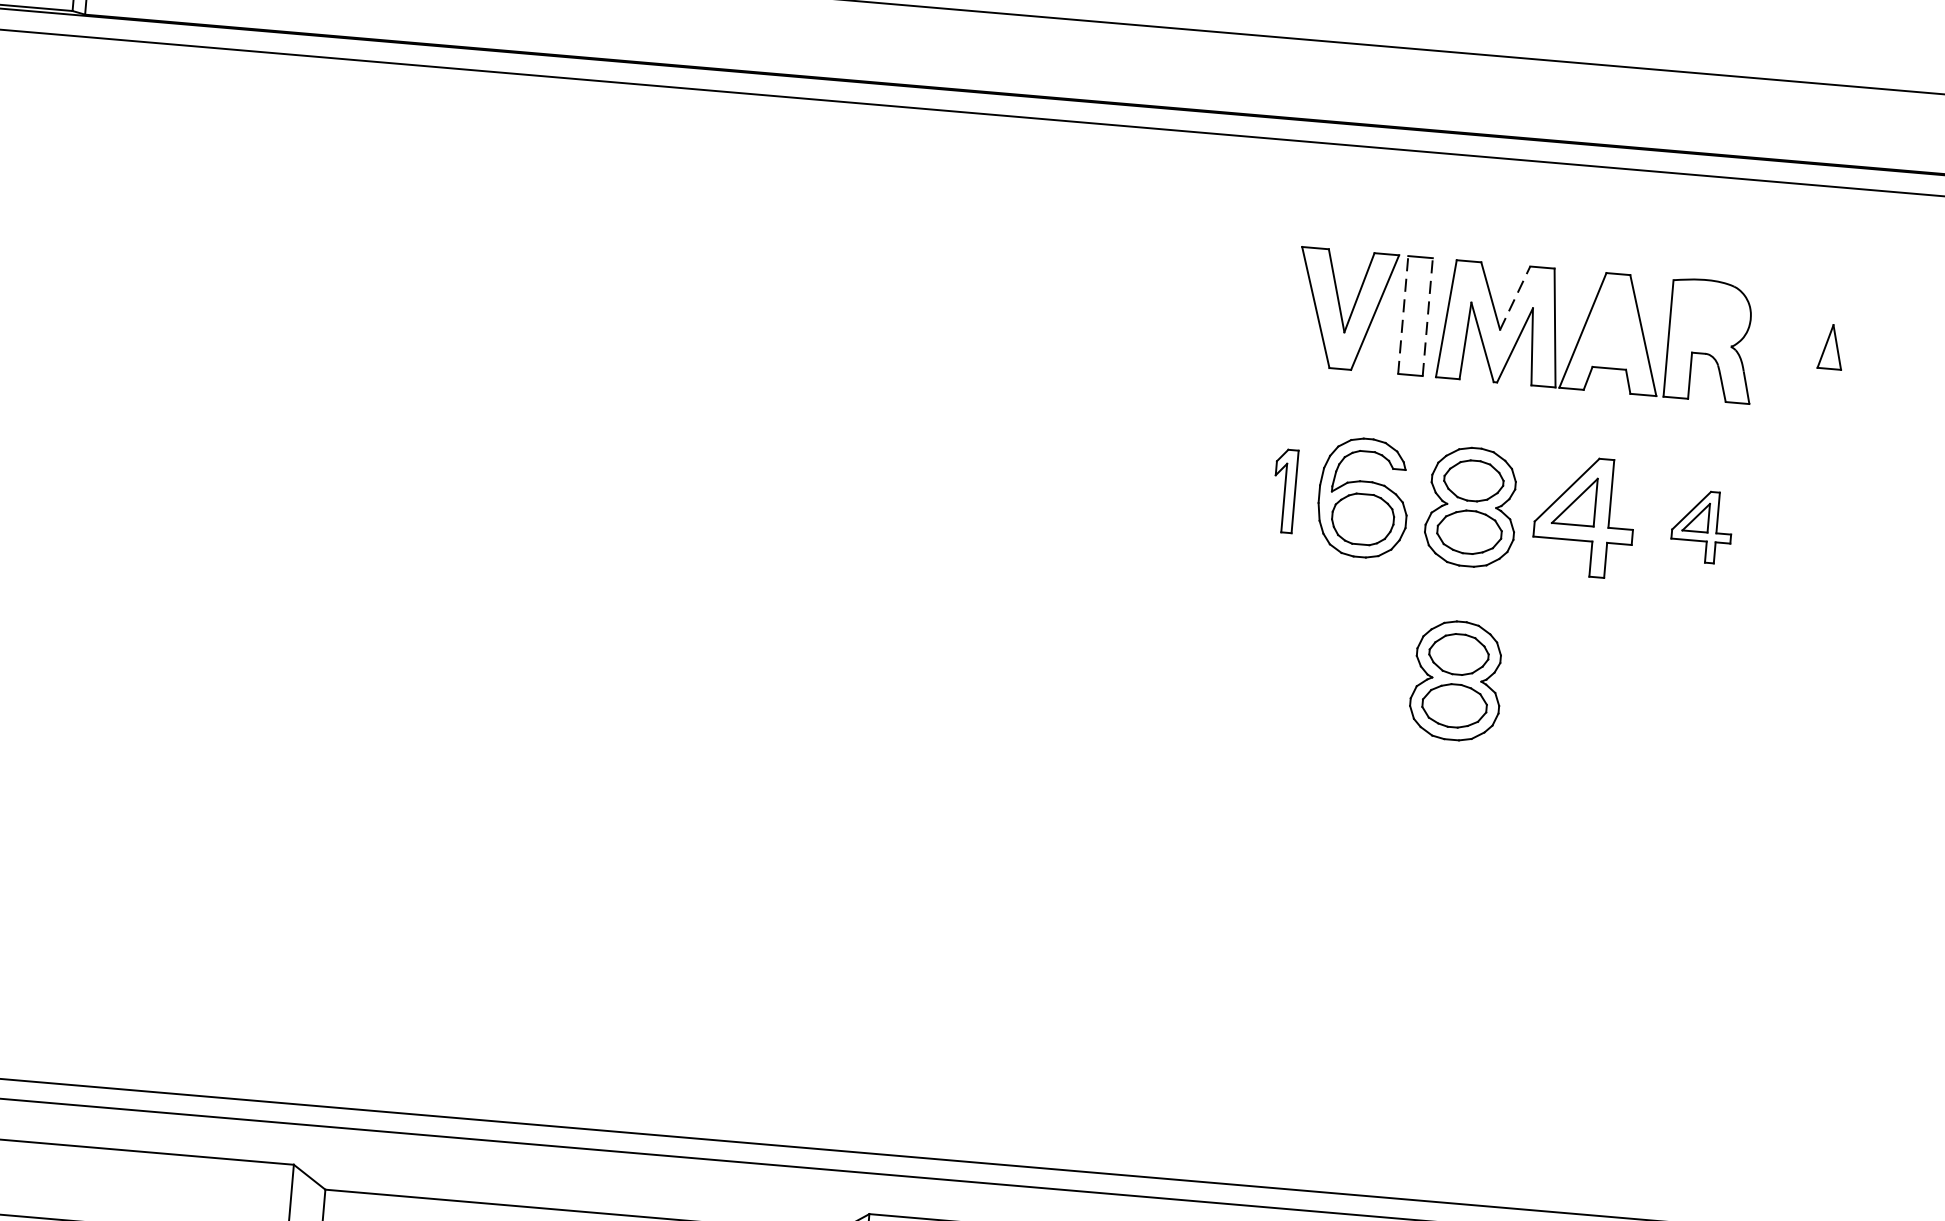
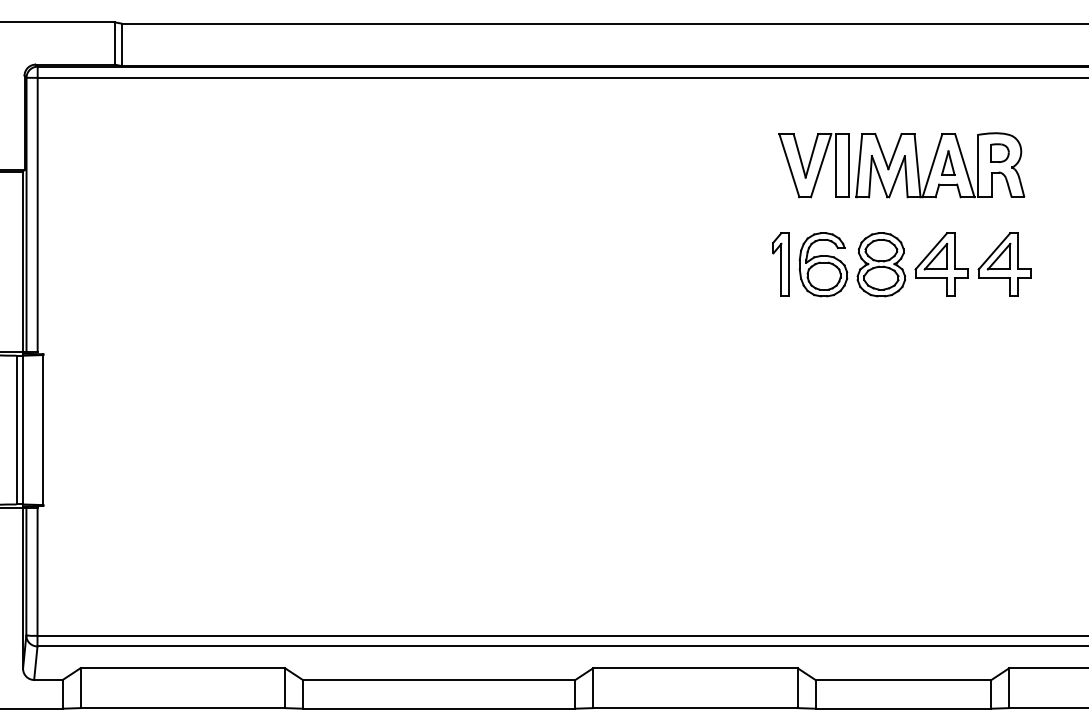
line: (1514, 297) -> (894, 151), dashed -> solid
line: (1403, 314) -> (836, 165), dashed -> solid
line: (1428, 316) -> (849, 165), dashed -> solid
part: (1710, 316) -> (999, 152), added
part: (1831, 345) -> (948, 162), moved
part: (1283, 490) -> (780, 264), size x1.43
part: (1701, 526) -> (1004, 264), size x1.67
part: (1457, 680) -> (881, 357), removed

